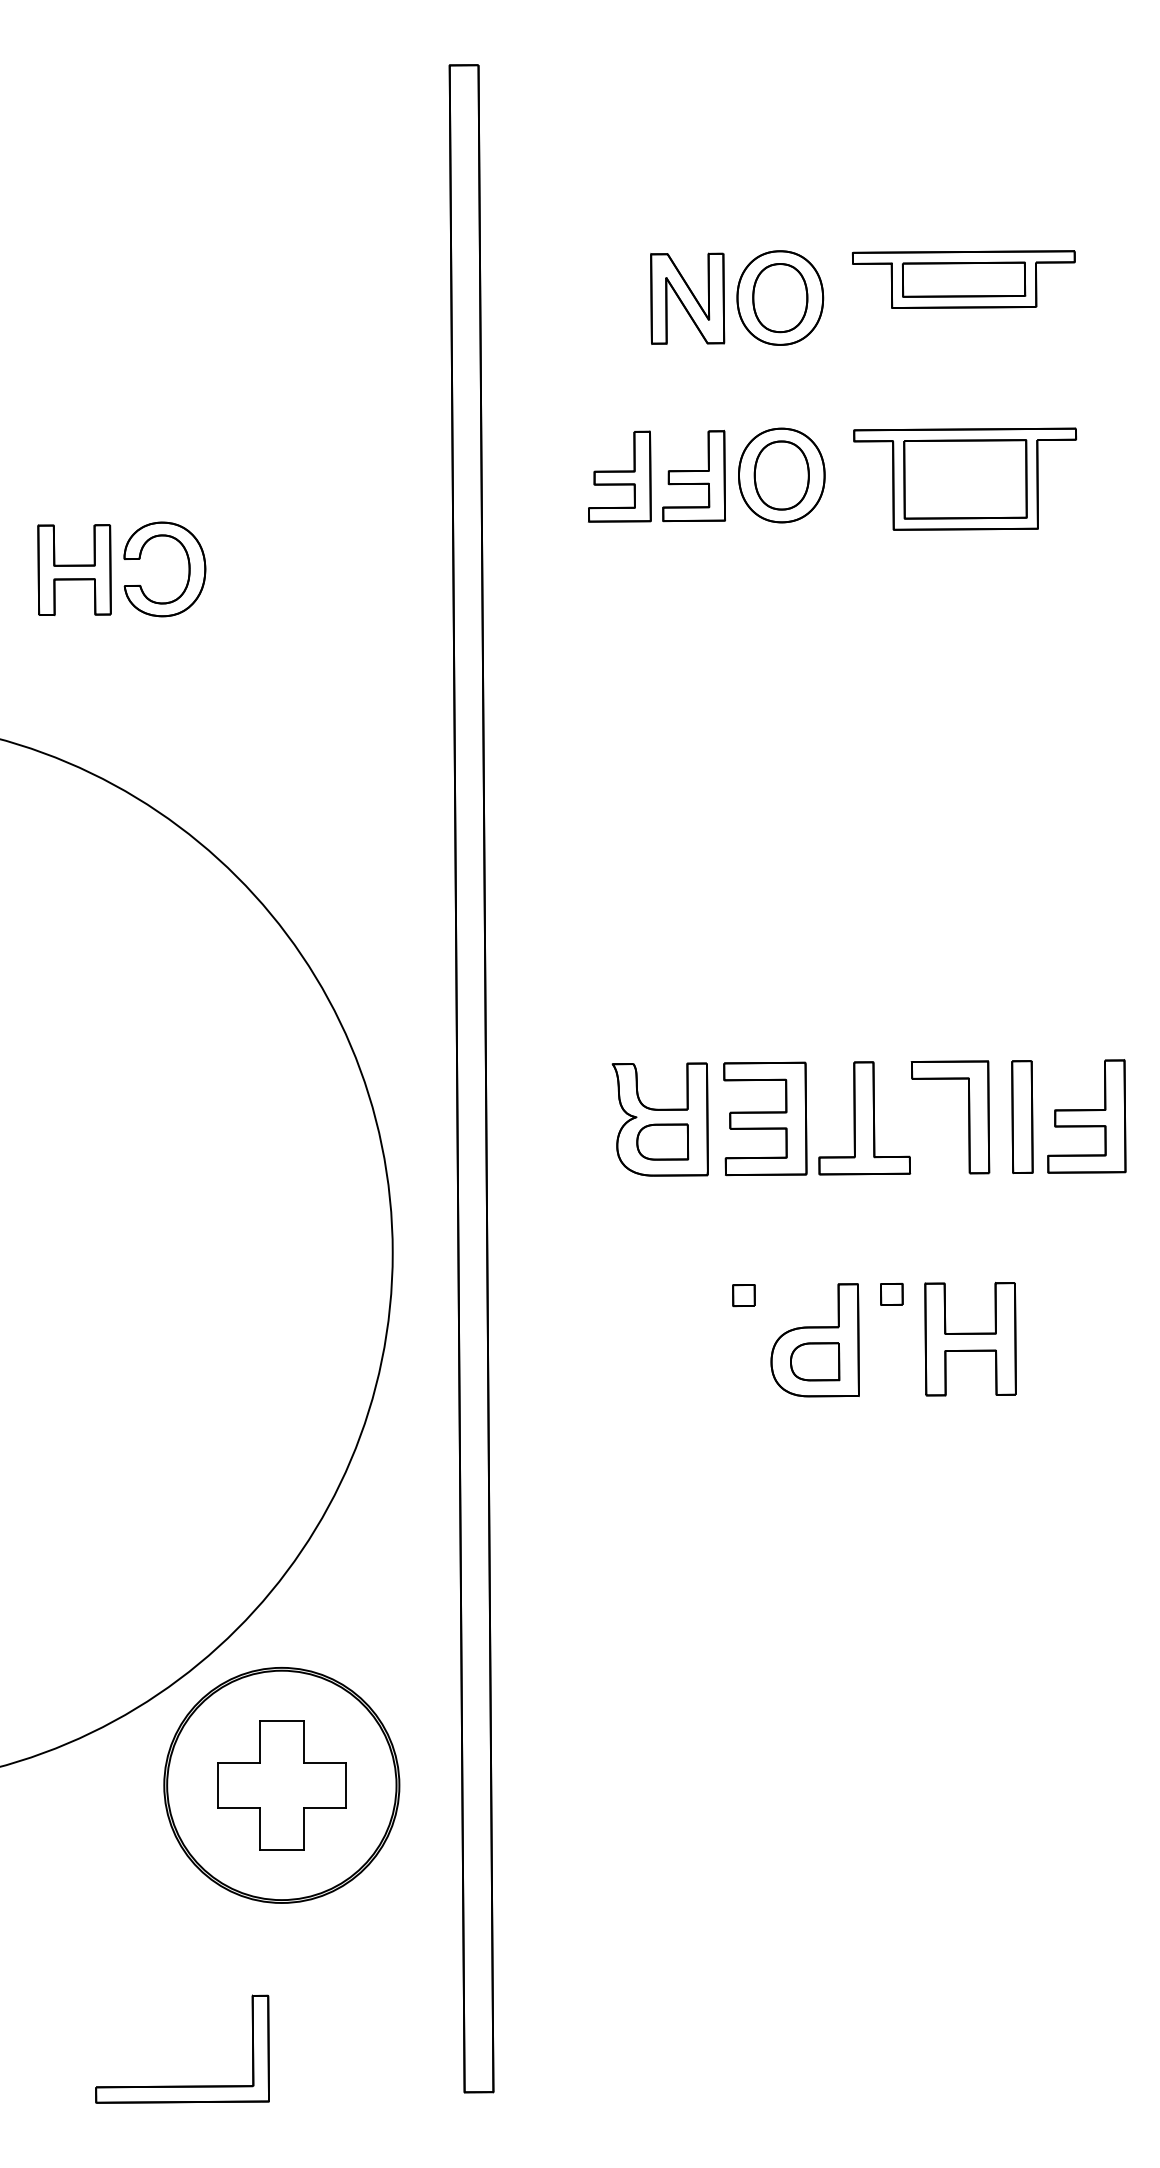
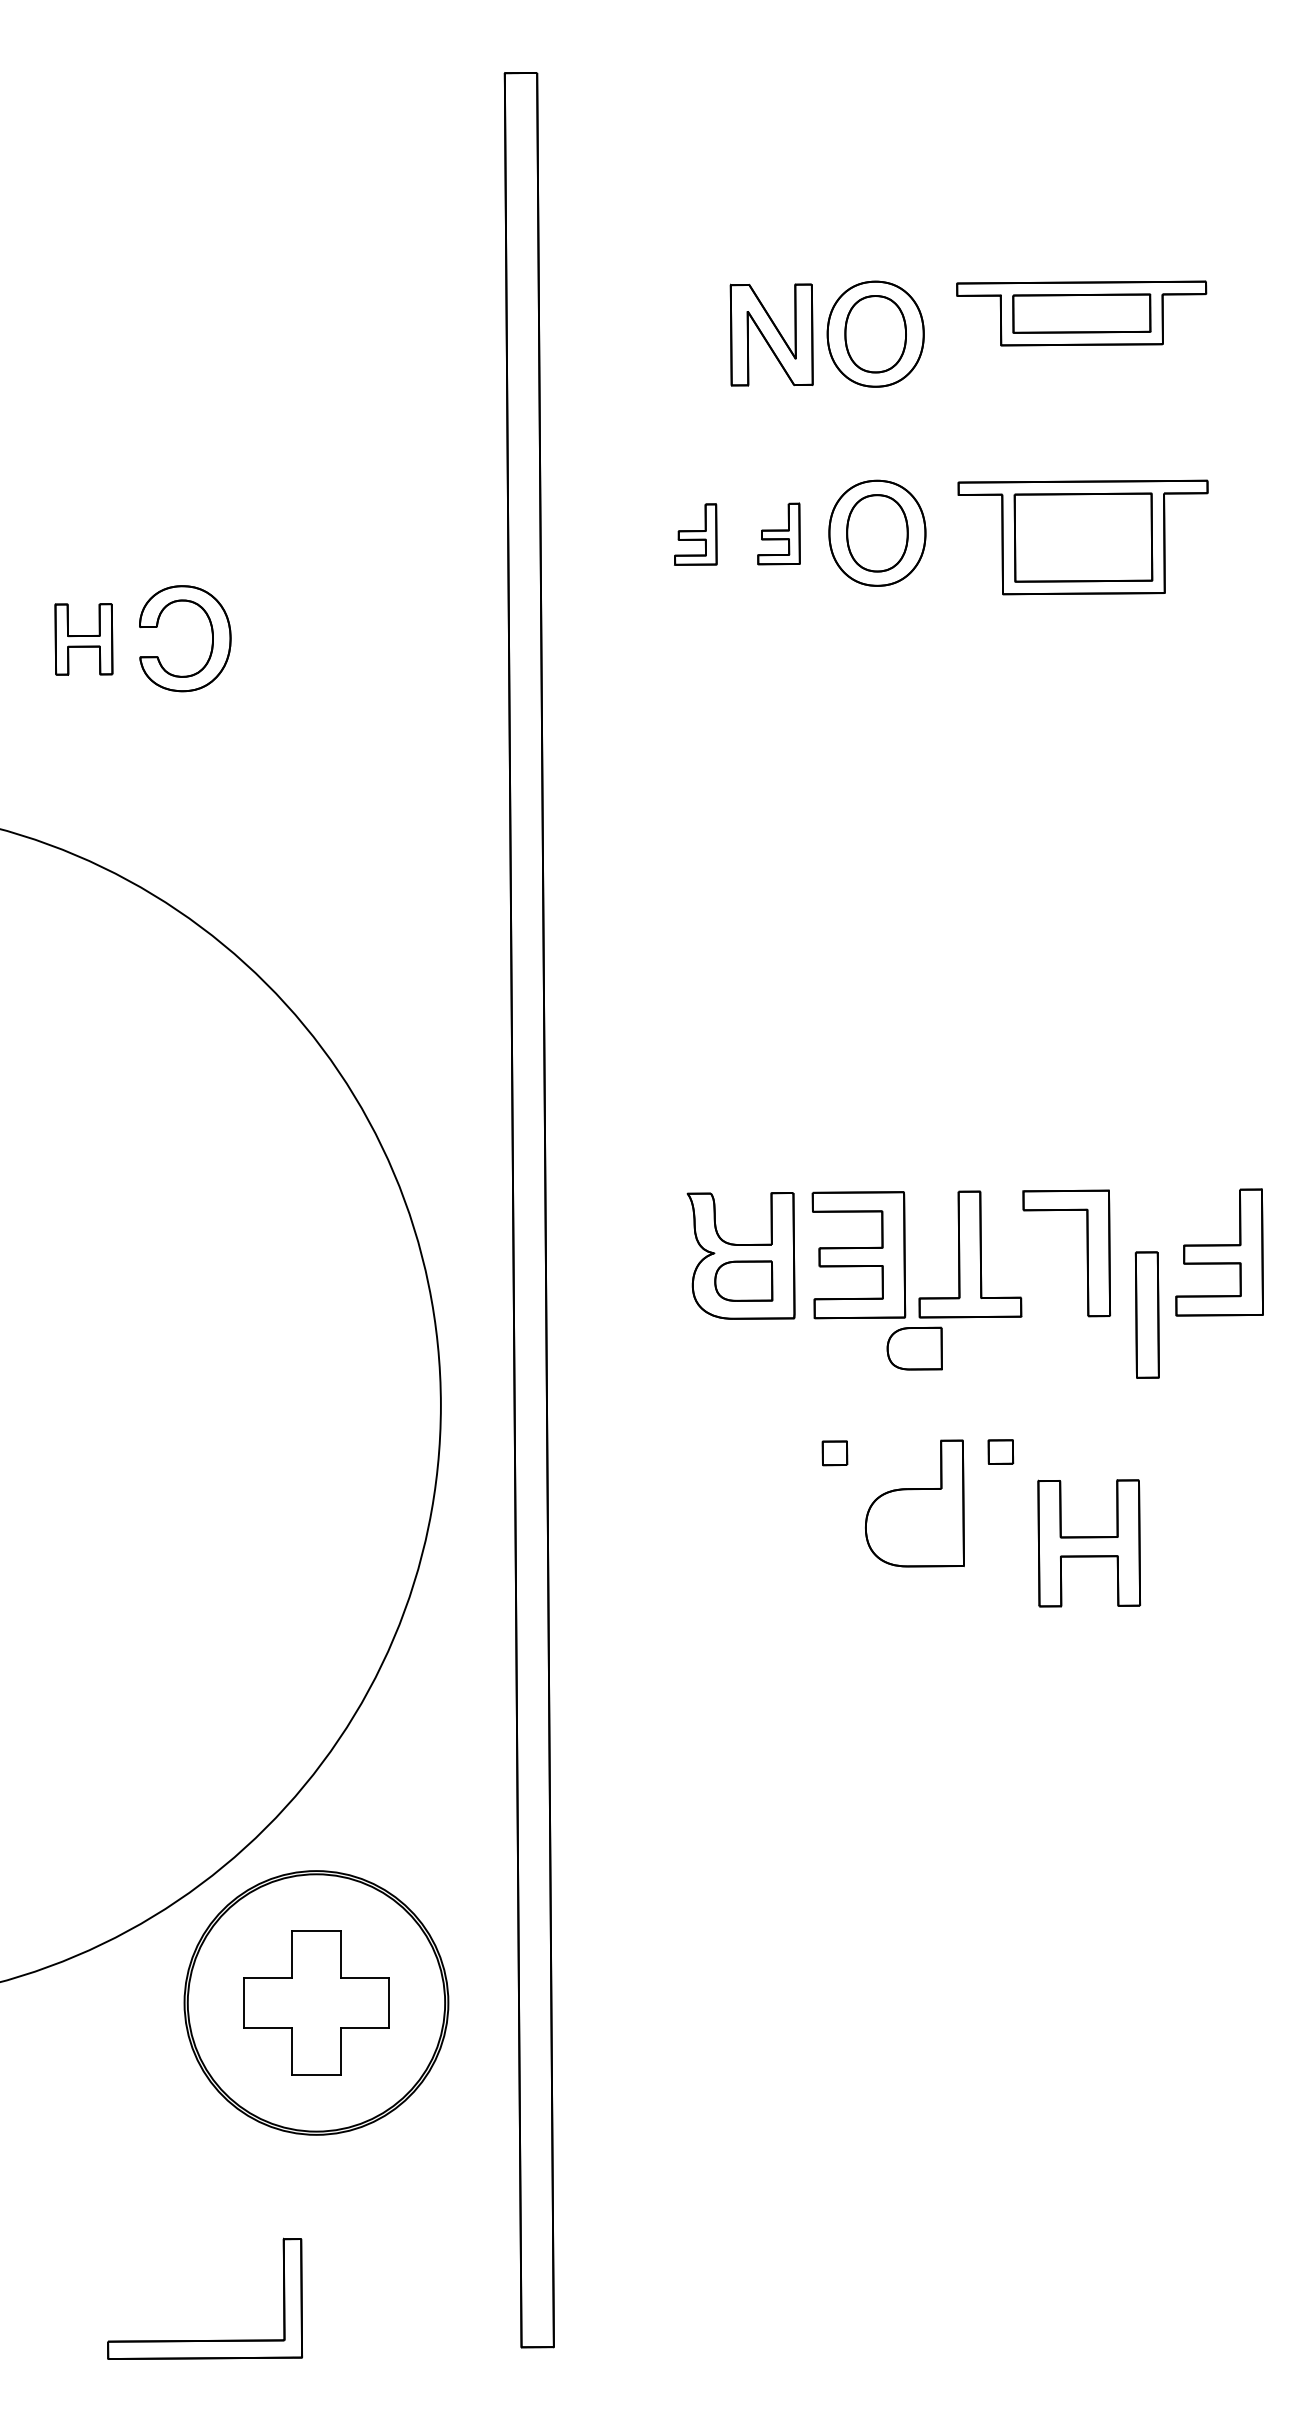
part: (693, 475) -> (778, 533), size x0.6
part: (619, 476) -> (695, 534), size x0.6
part: (74, 570) -> (83, 639), size x0.7
part: (1021, 1116) -> (1146, 1314), moved
part: (969, 1339) -> (1088, 1543), moved
part: (814, 1361) -> (914, 1348), moved

